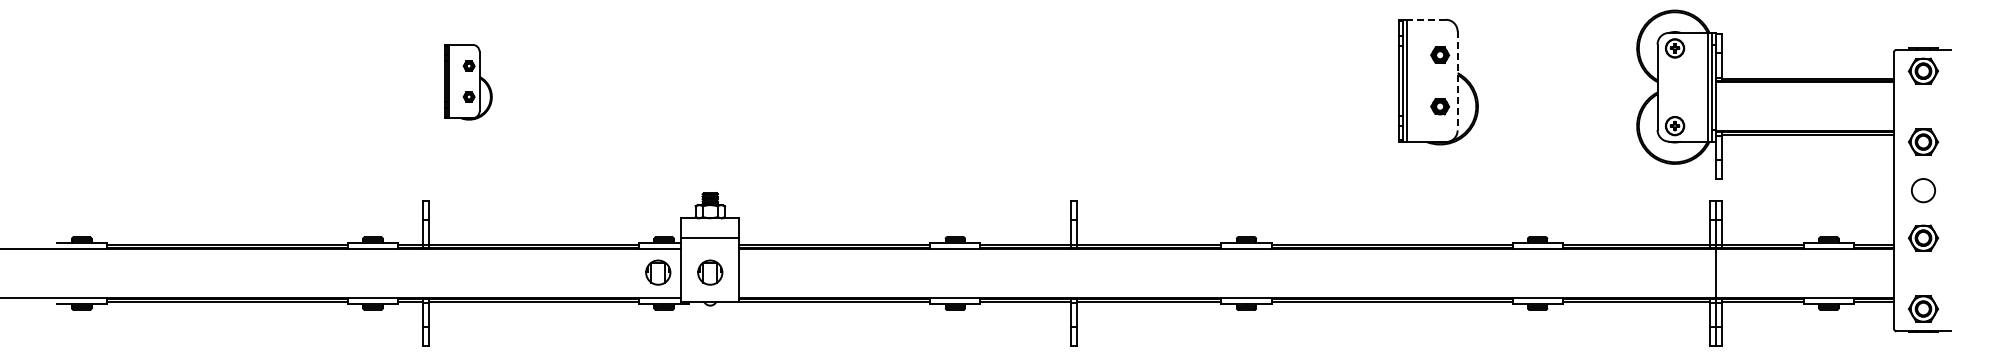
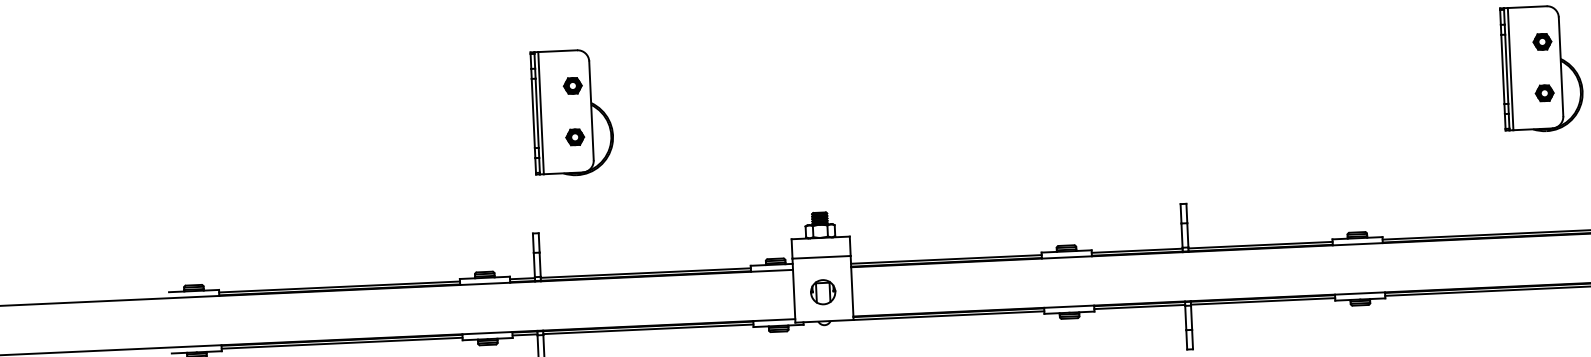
line: (1426, 19) -> (1527, 6), dashed -> solid
line: (1457, 81) -> (1560, 67), dashed -> solid
part: (468, 82) -> (573, 113), size x1.67
part: (658, 272) -> (771, 294), removed

